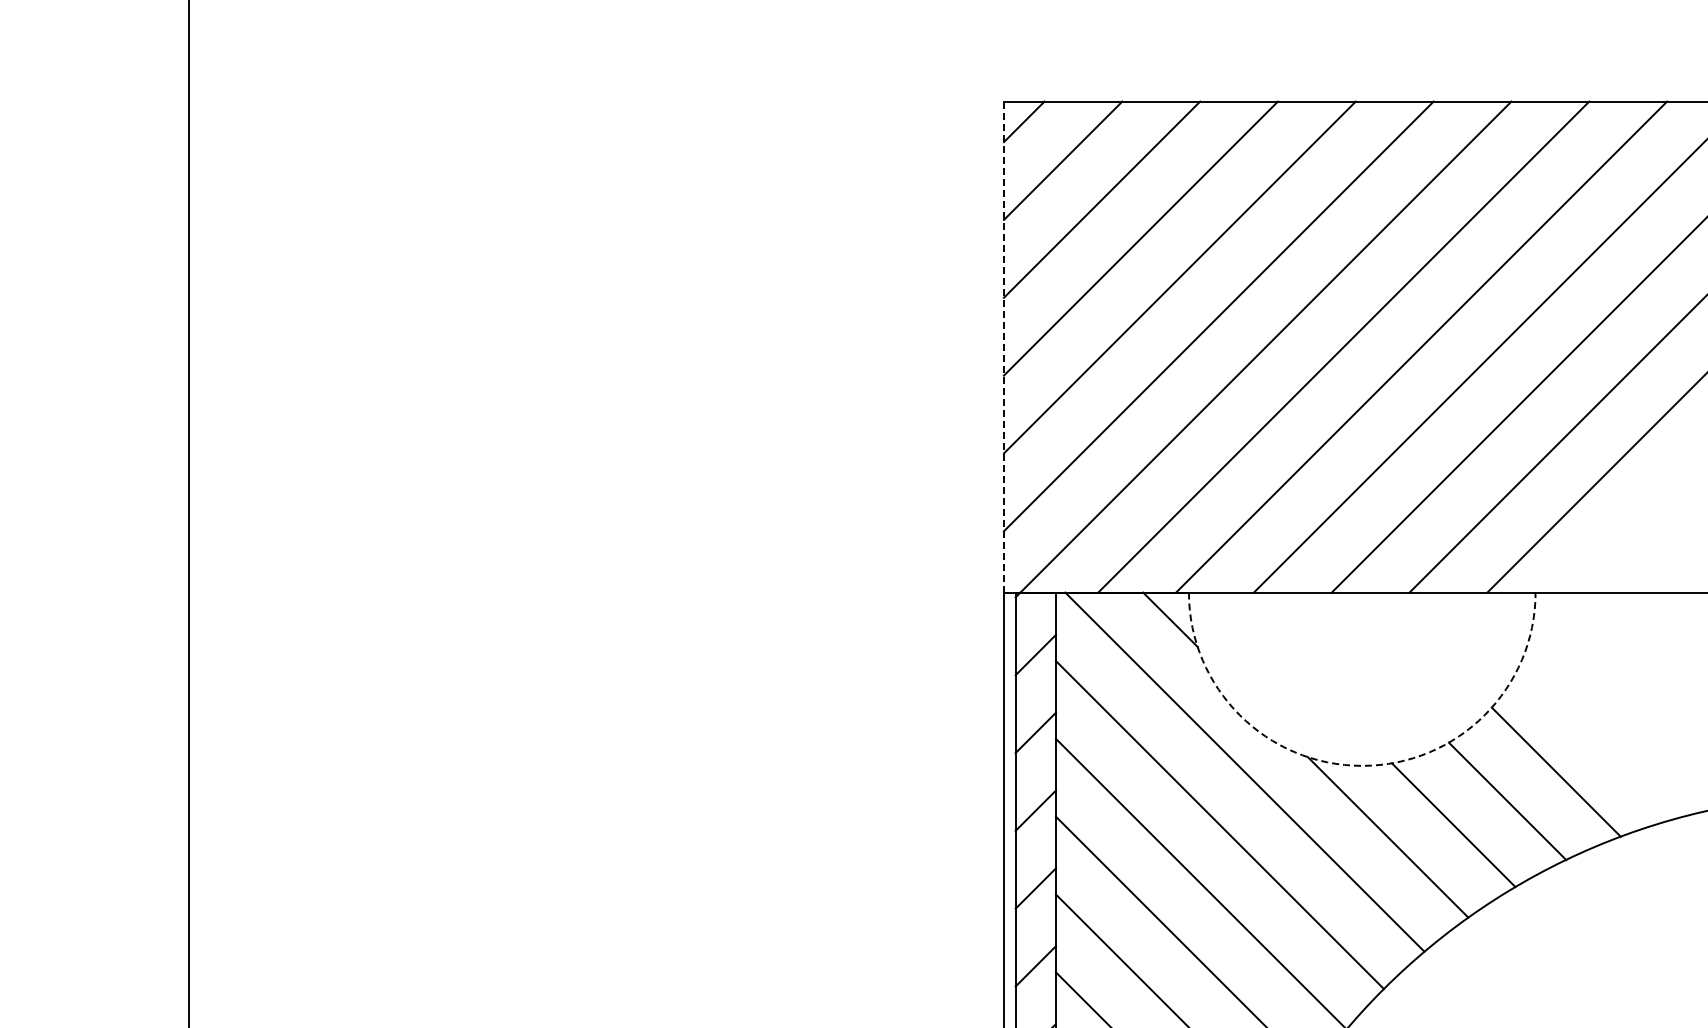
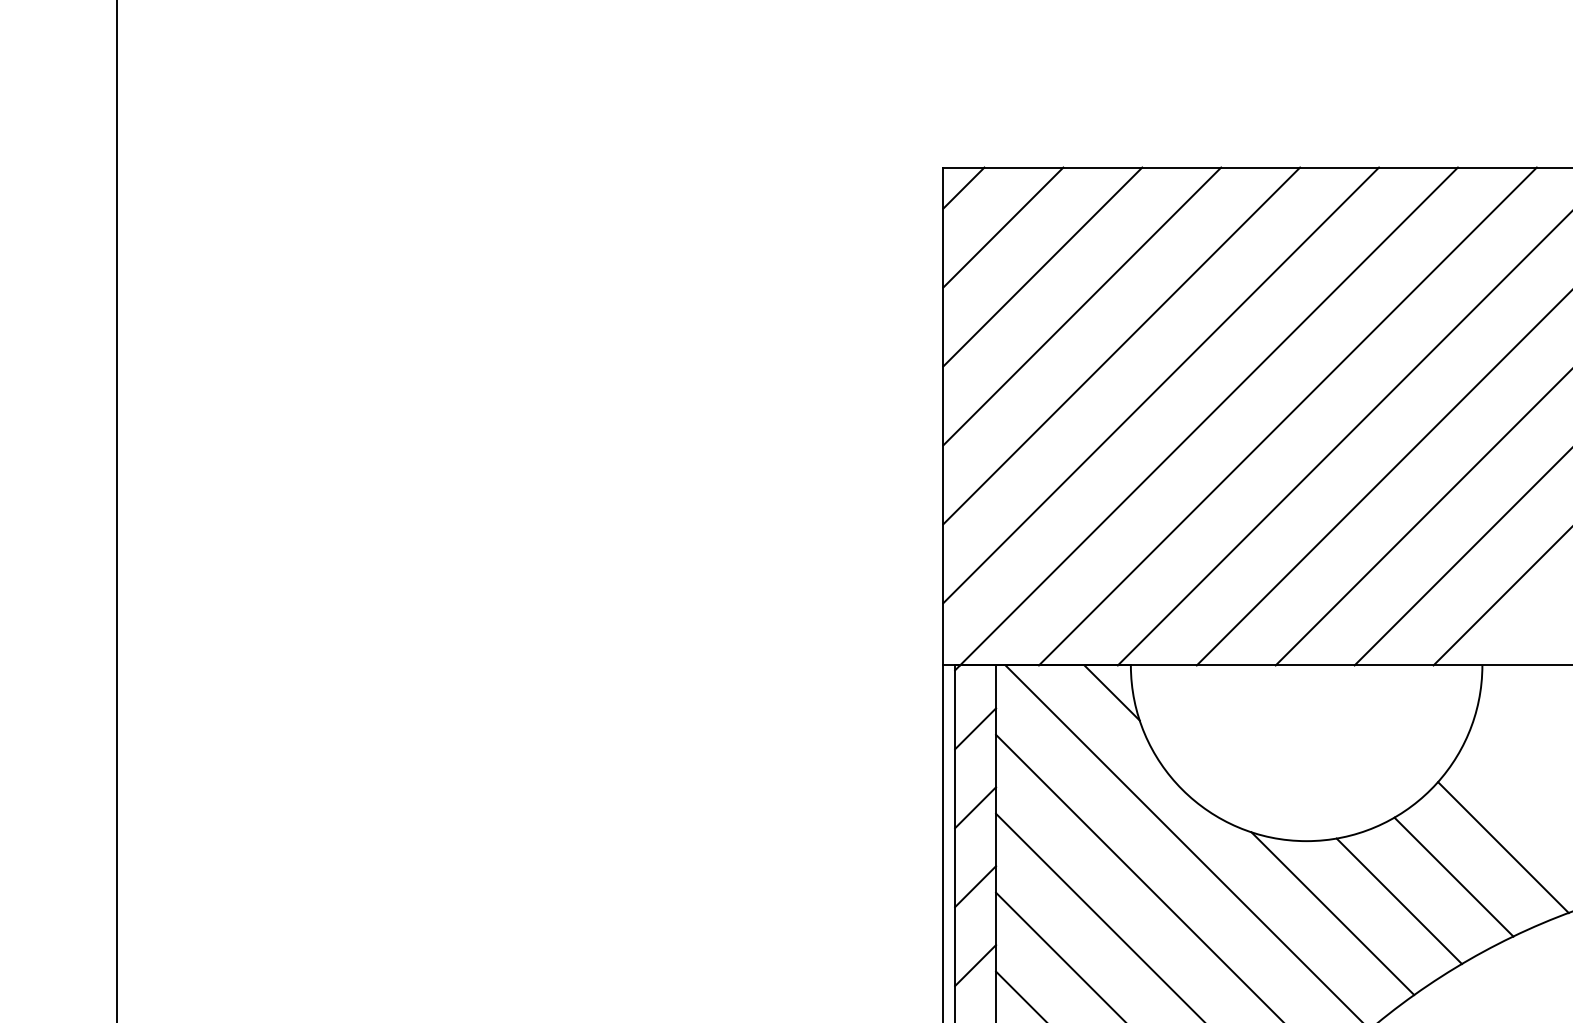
line: (1004, 346) -> (943, 415), dashed -> solid
arc: (1362, 765) -> (1306, 840), dashed -> solid

